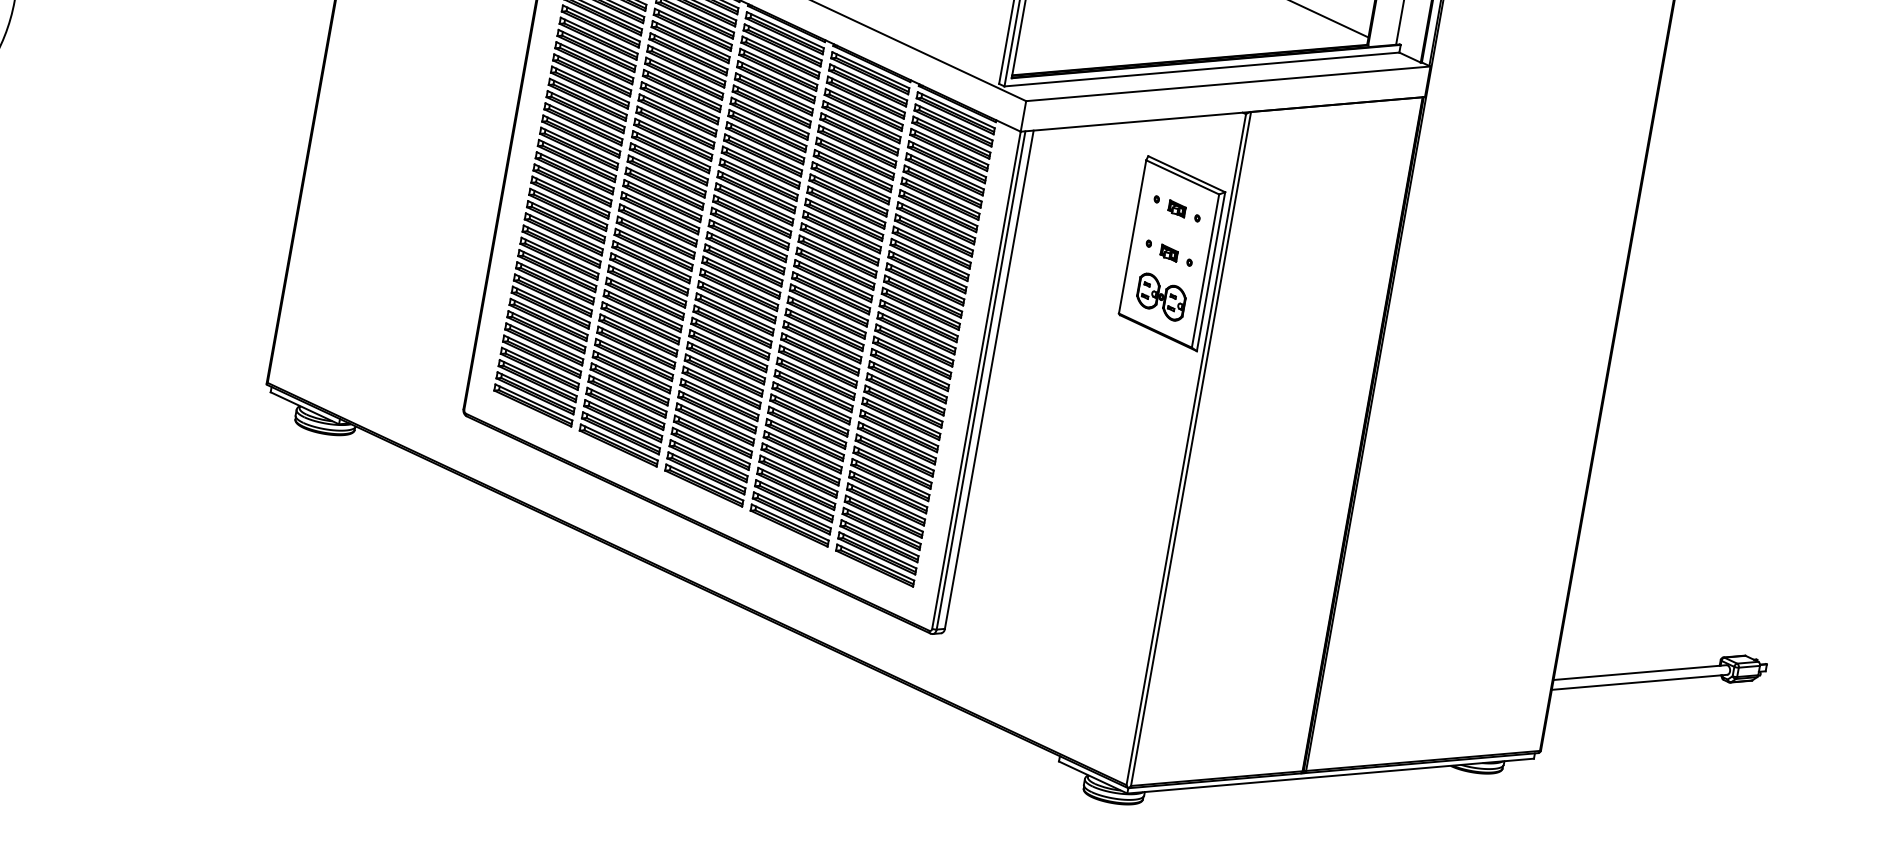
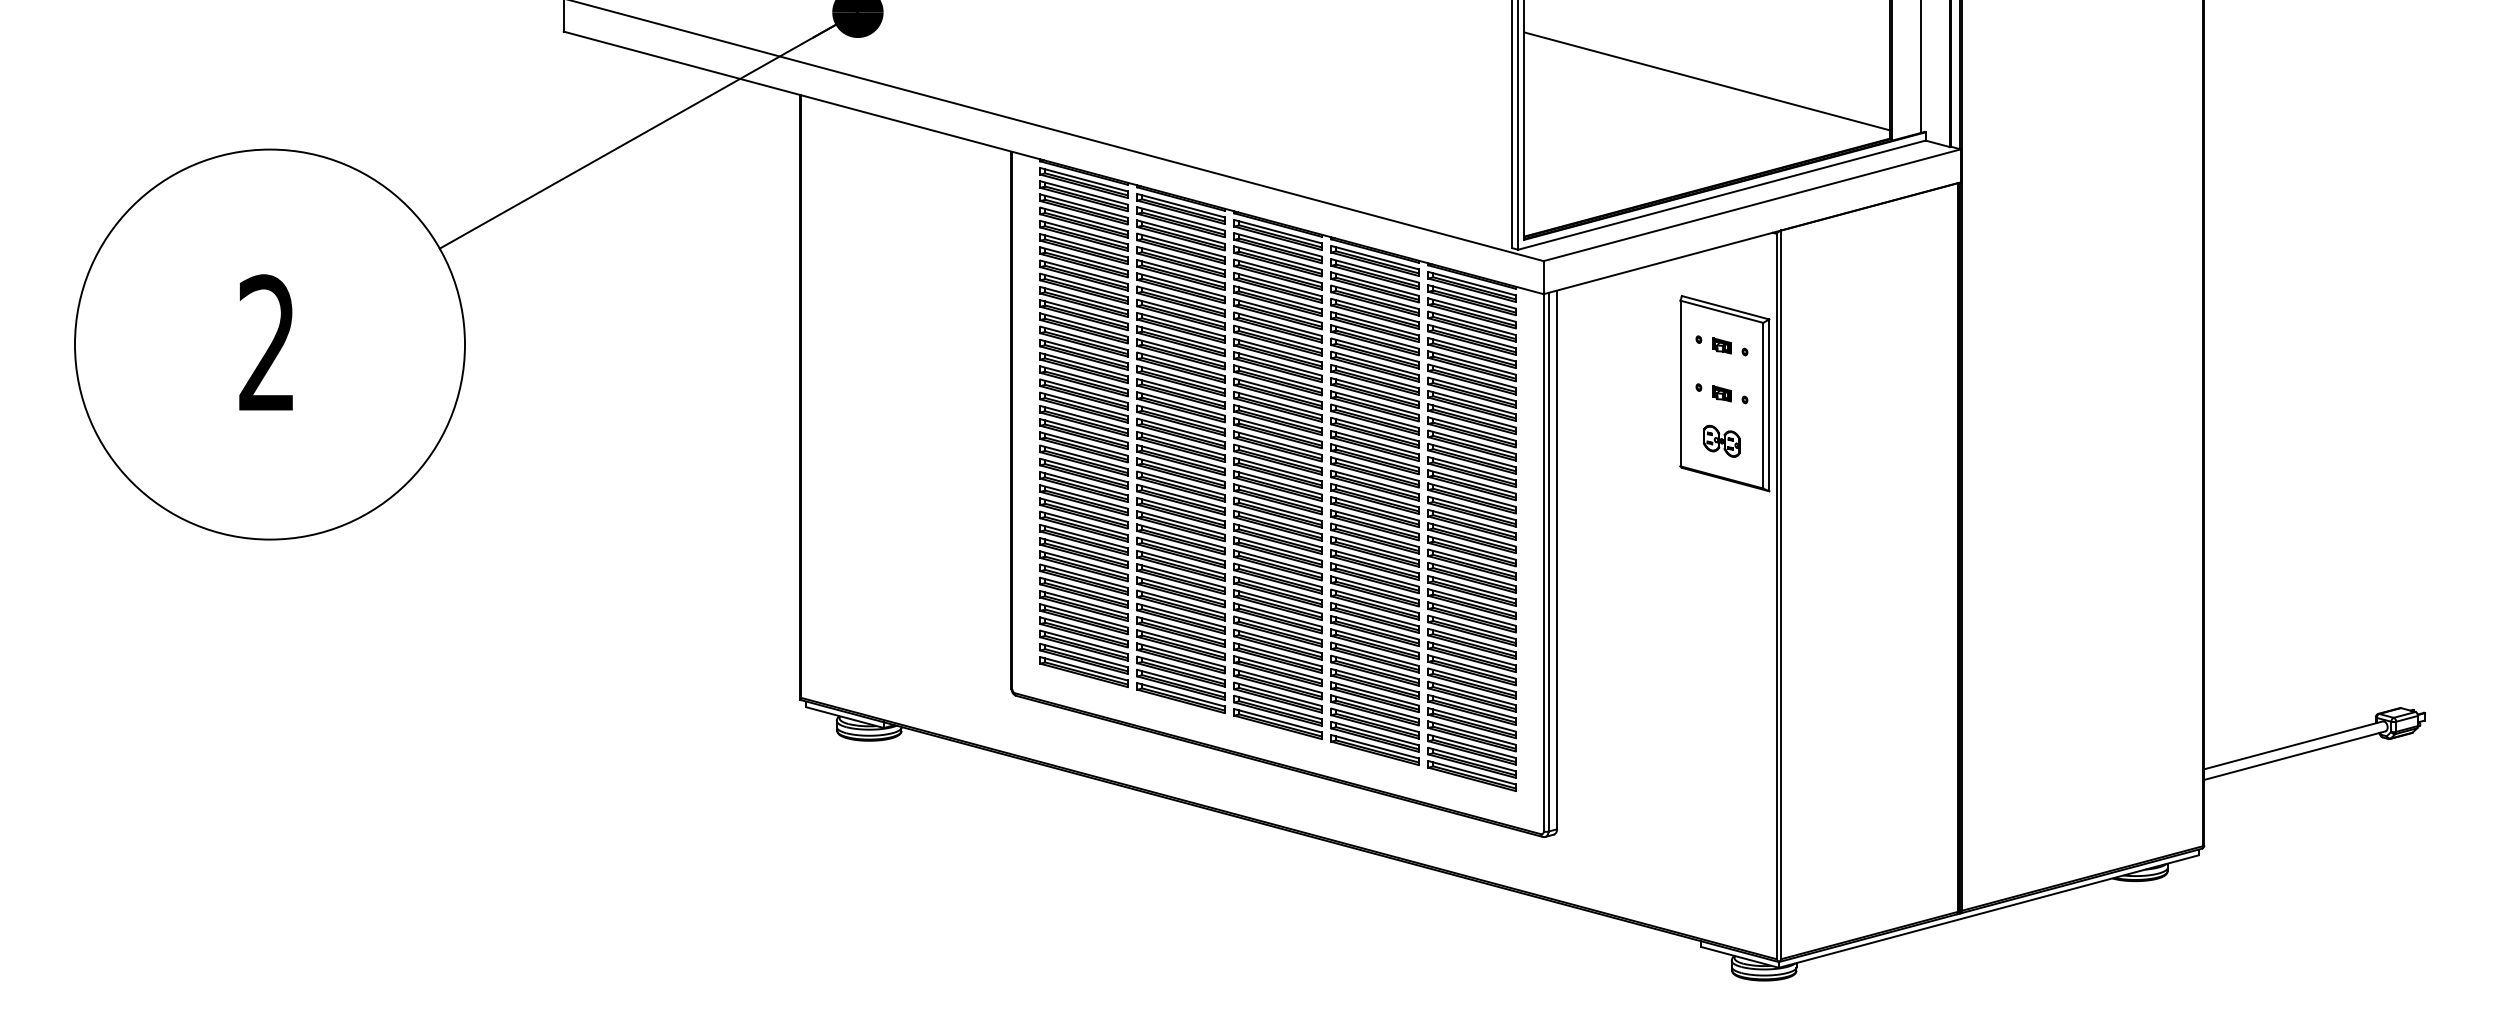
part: (1160, 297) -> (1721, 441), size x0.7

